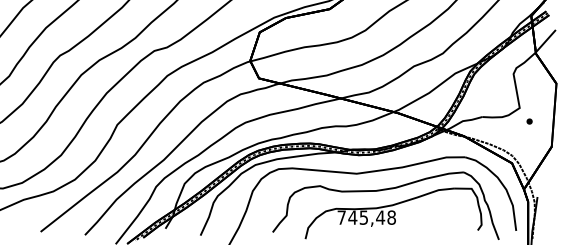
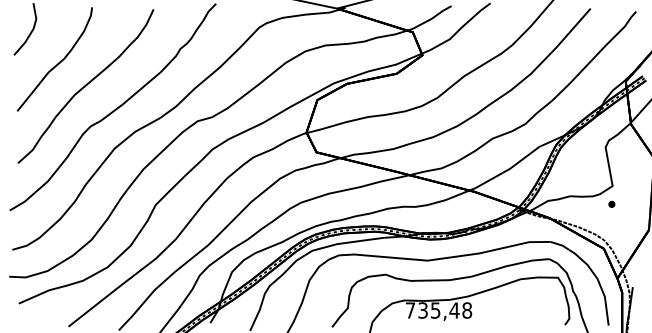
part: (529, 120) -> (611, 203), moved
text: (352, 217) -> (422, 310), 745,48 -> 735,48

